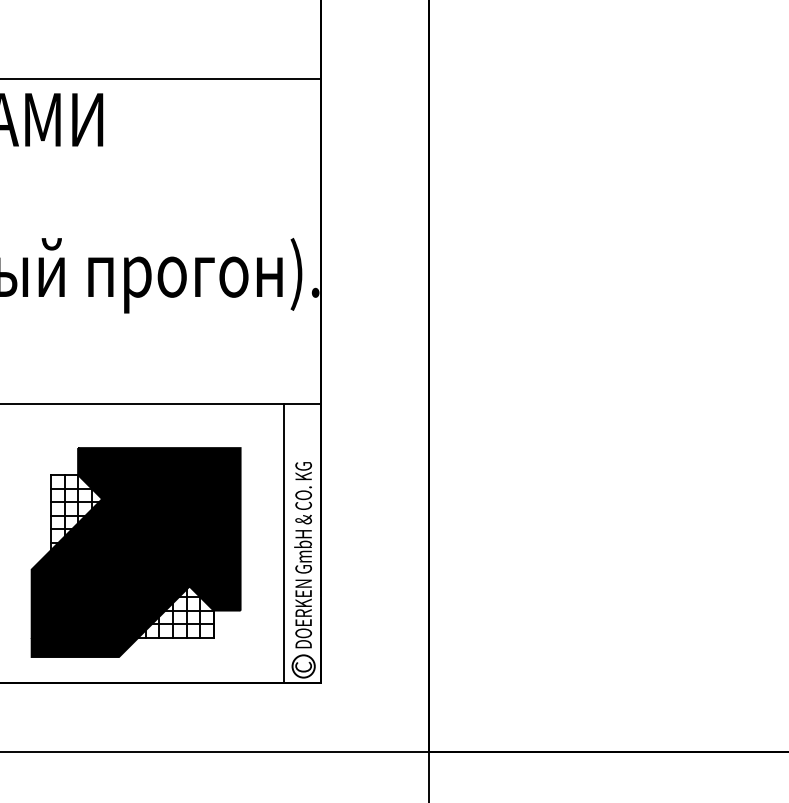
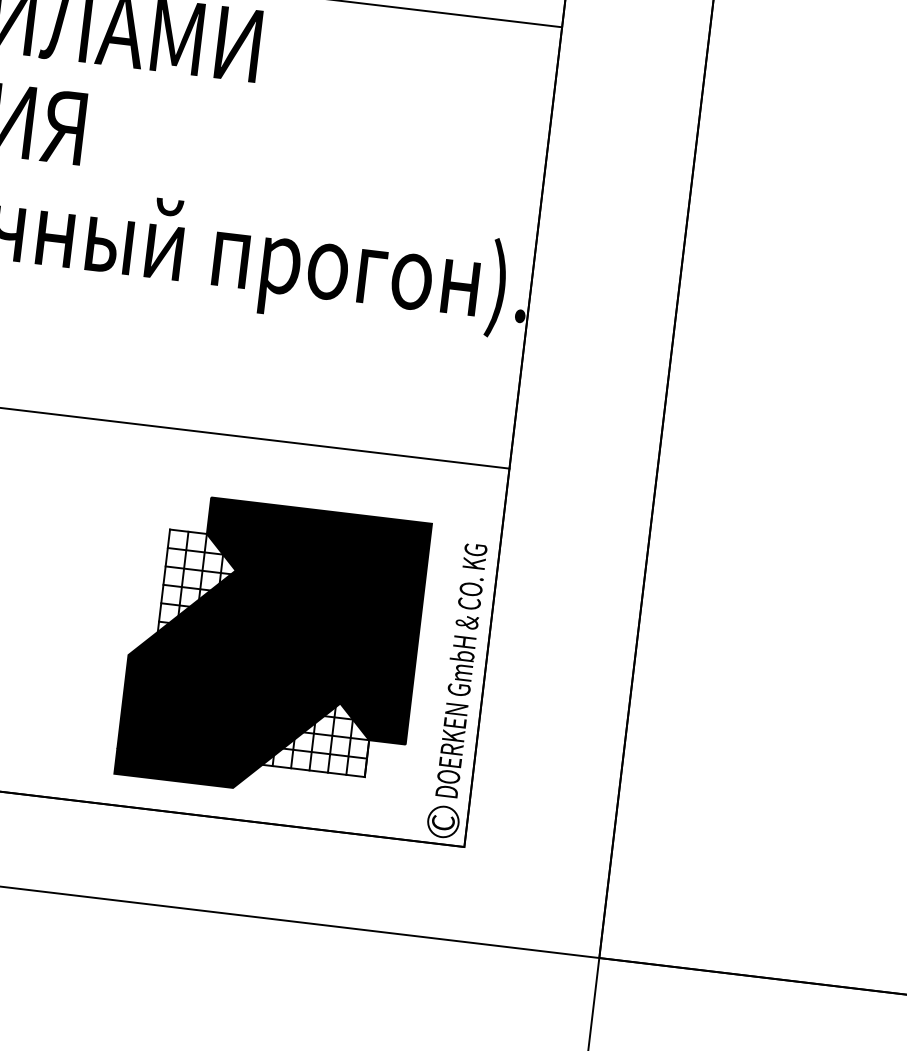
line: (284, 543) -> (437, 651), removed
part: (135, 552) -> (272, 648), moved

